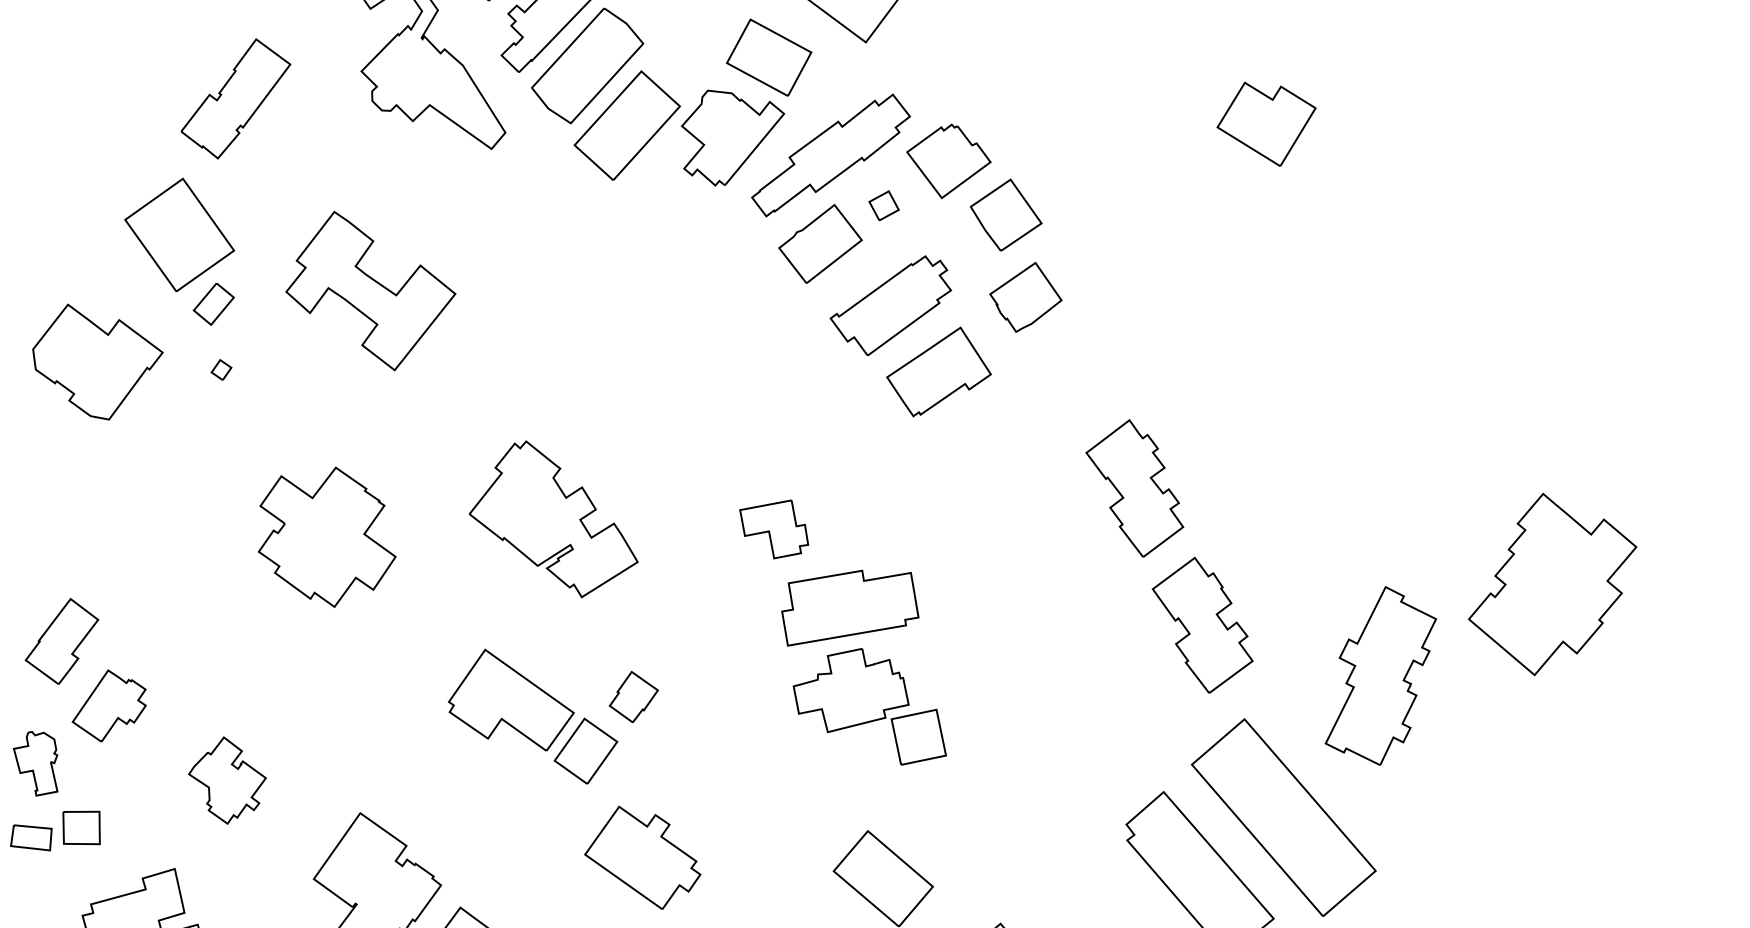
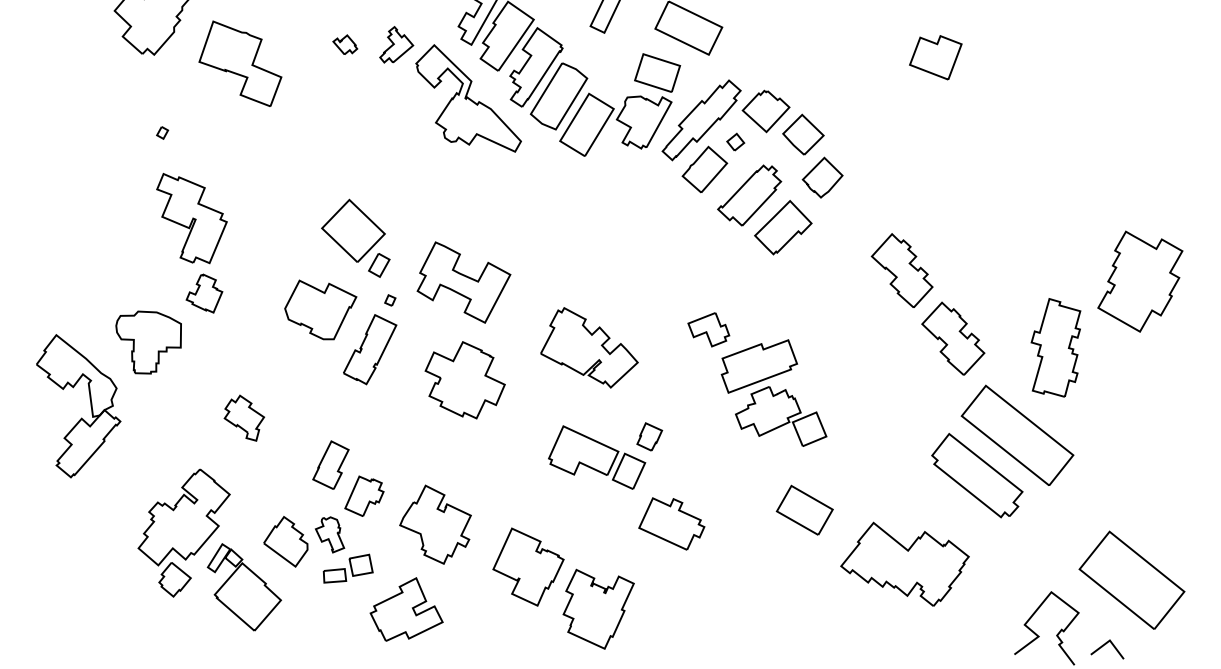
part: (236, 98) -> (370, 349), moved
part: (370, 291) -> (463, 282), moved
part: (226, 780) -> (435, 524), size x1.67

